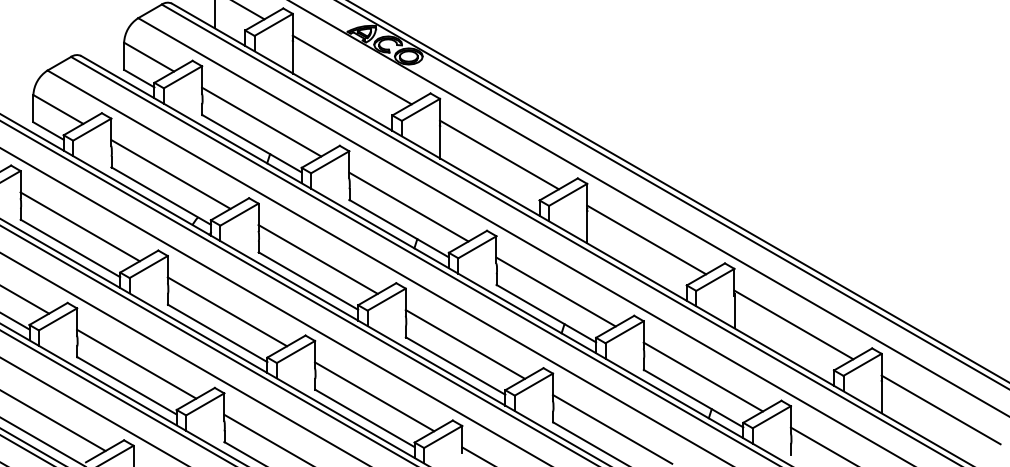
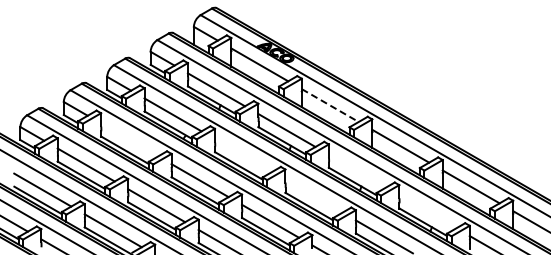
line: (499, 154) -> (330, 105), solid -> dashed
line: (79, 225) -> (129, 139), removed
line: (318, 259) -> (243, 155), removed
line: (554, 290) -> (356, 170), removed
line: (464, 342) -> (313, 195), removed
line: (702, 376) -> (427, 211), removed

